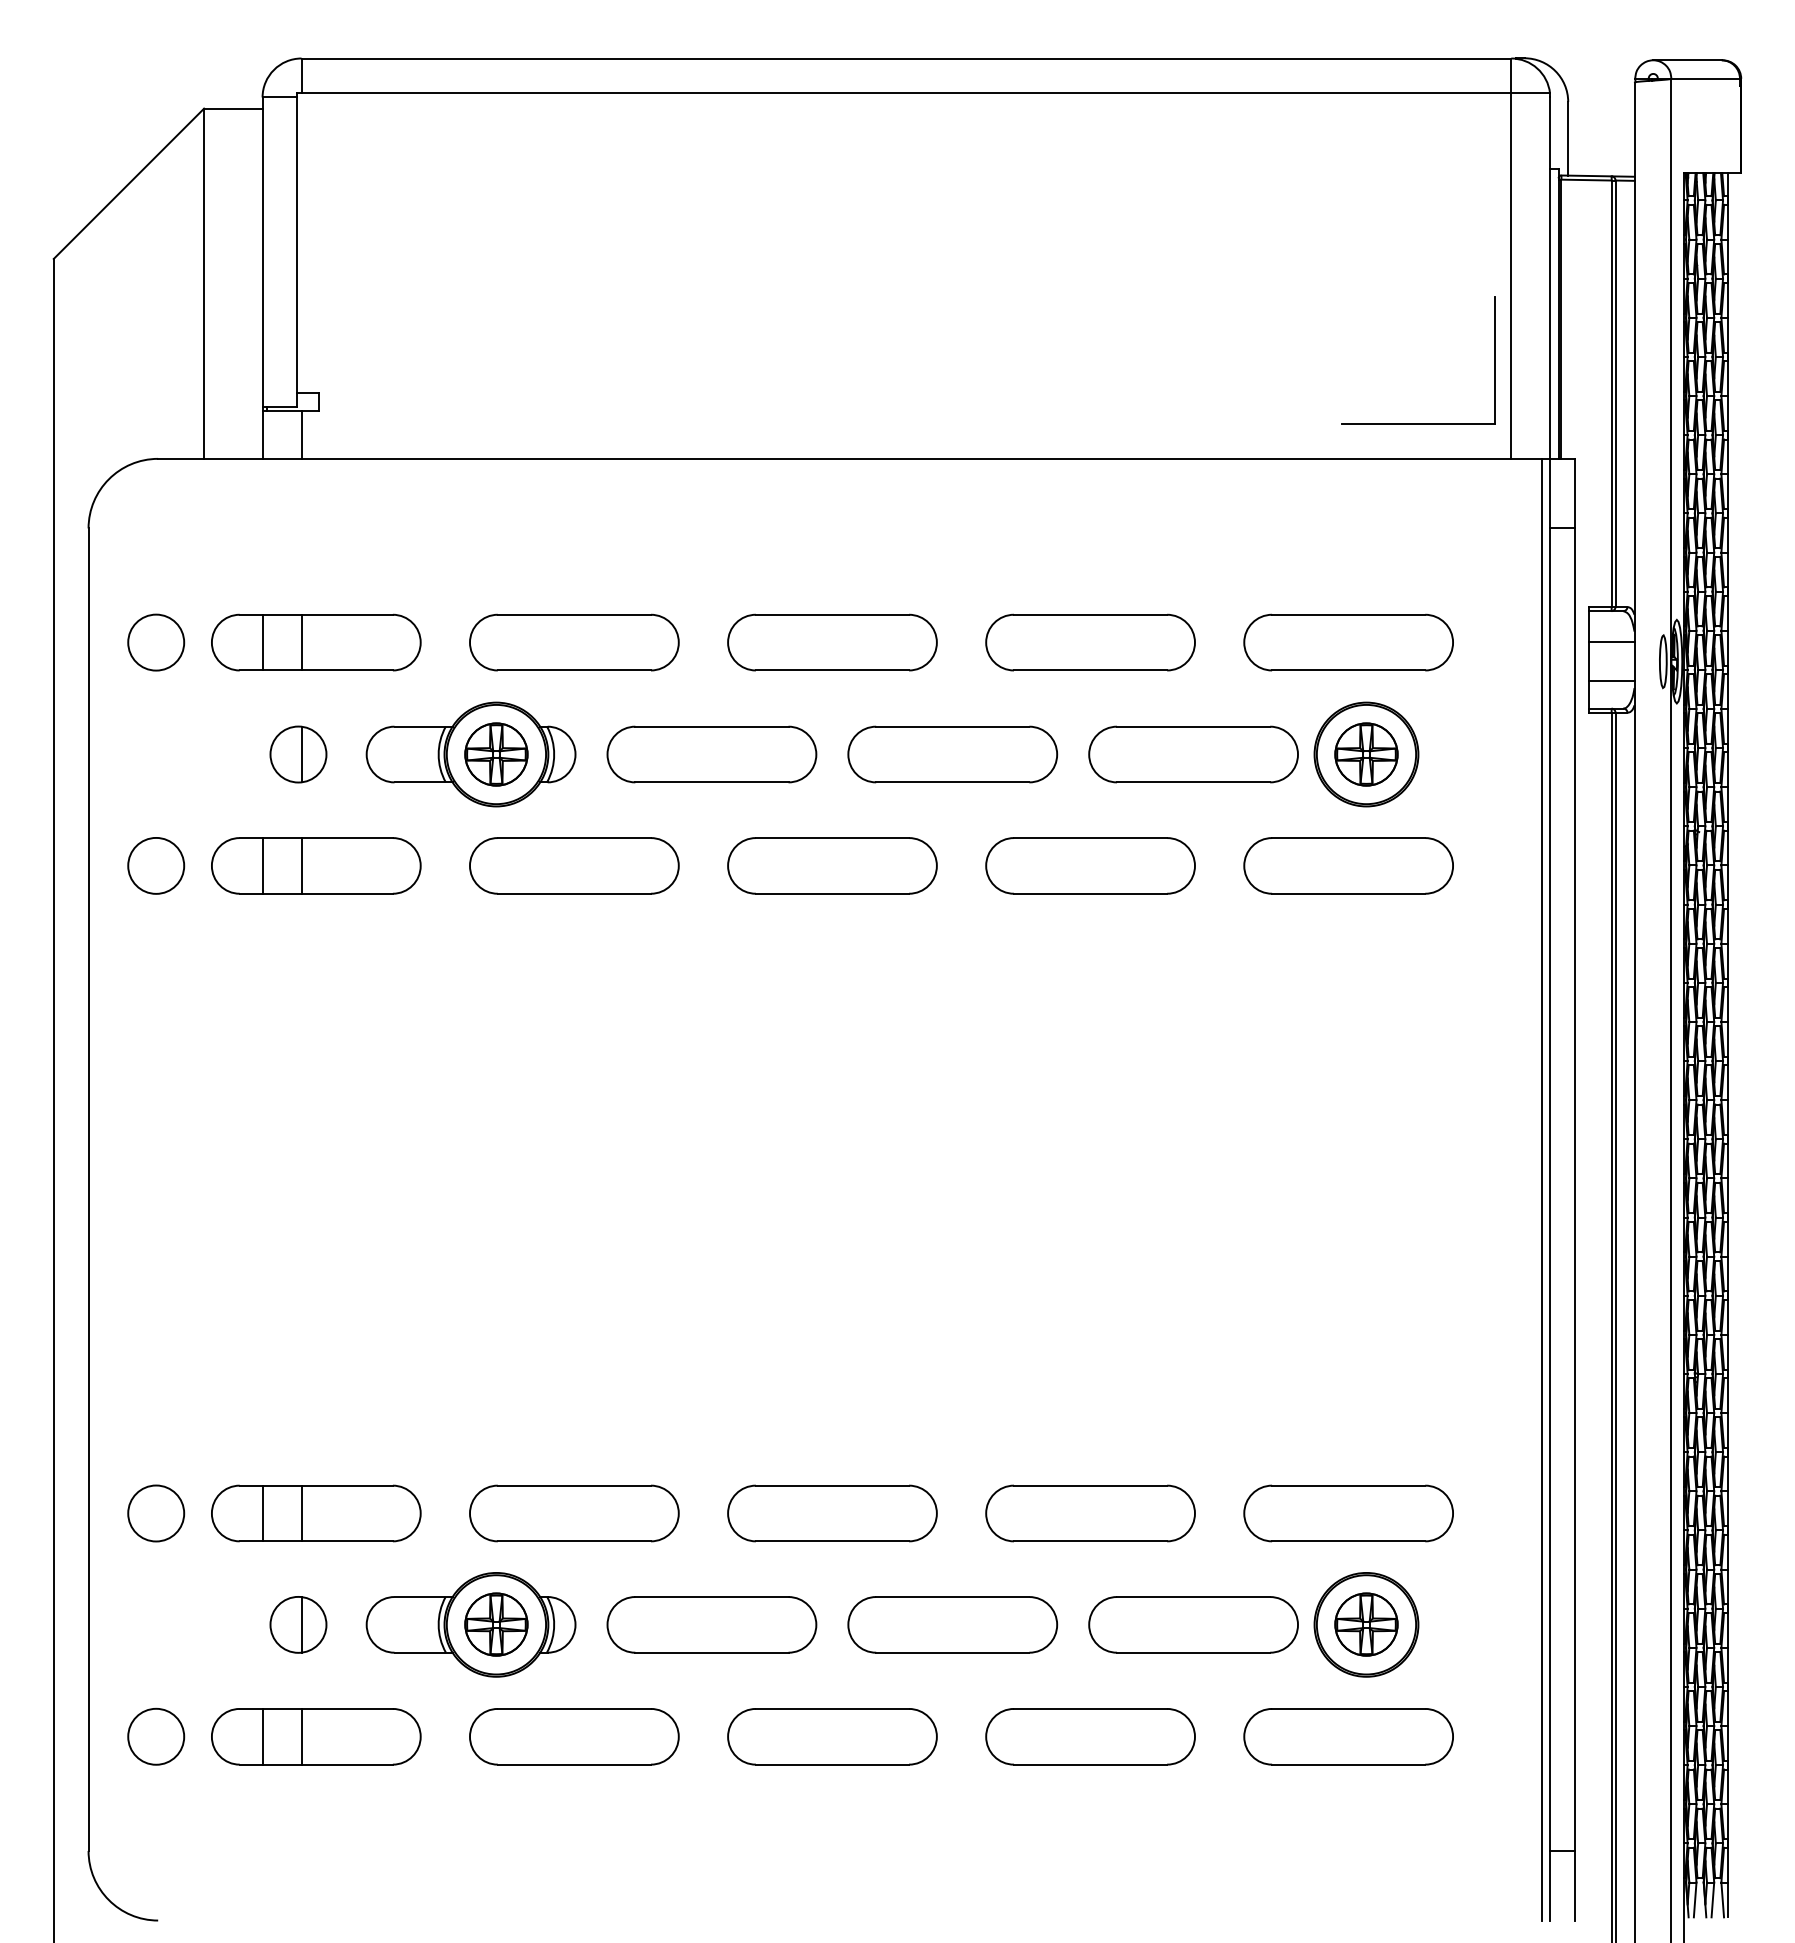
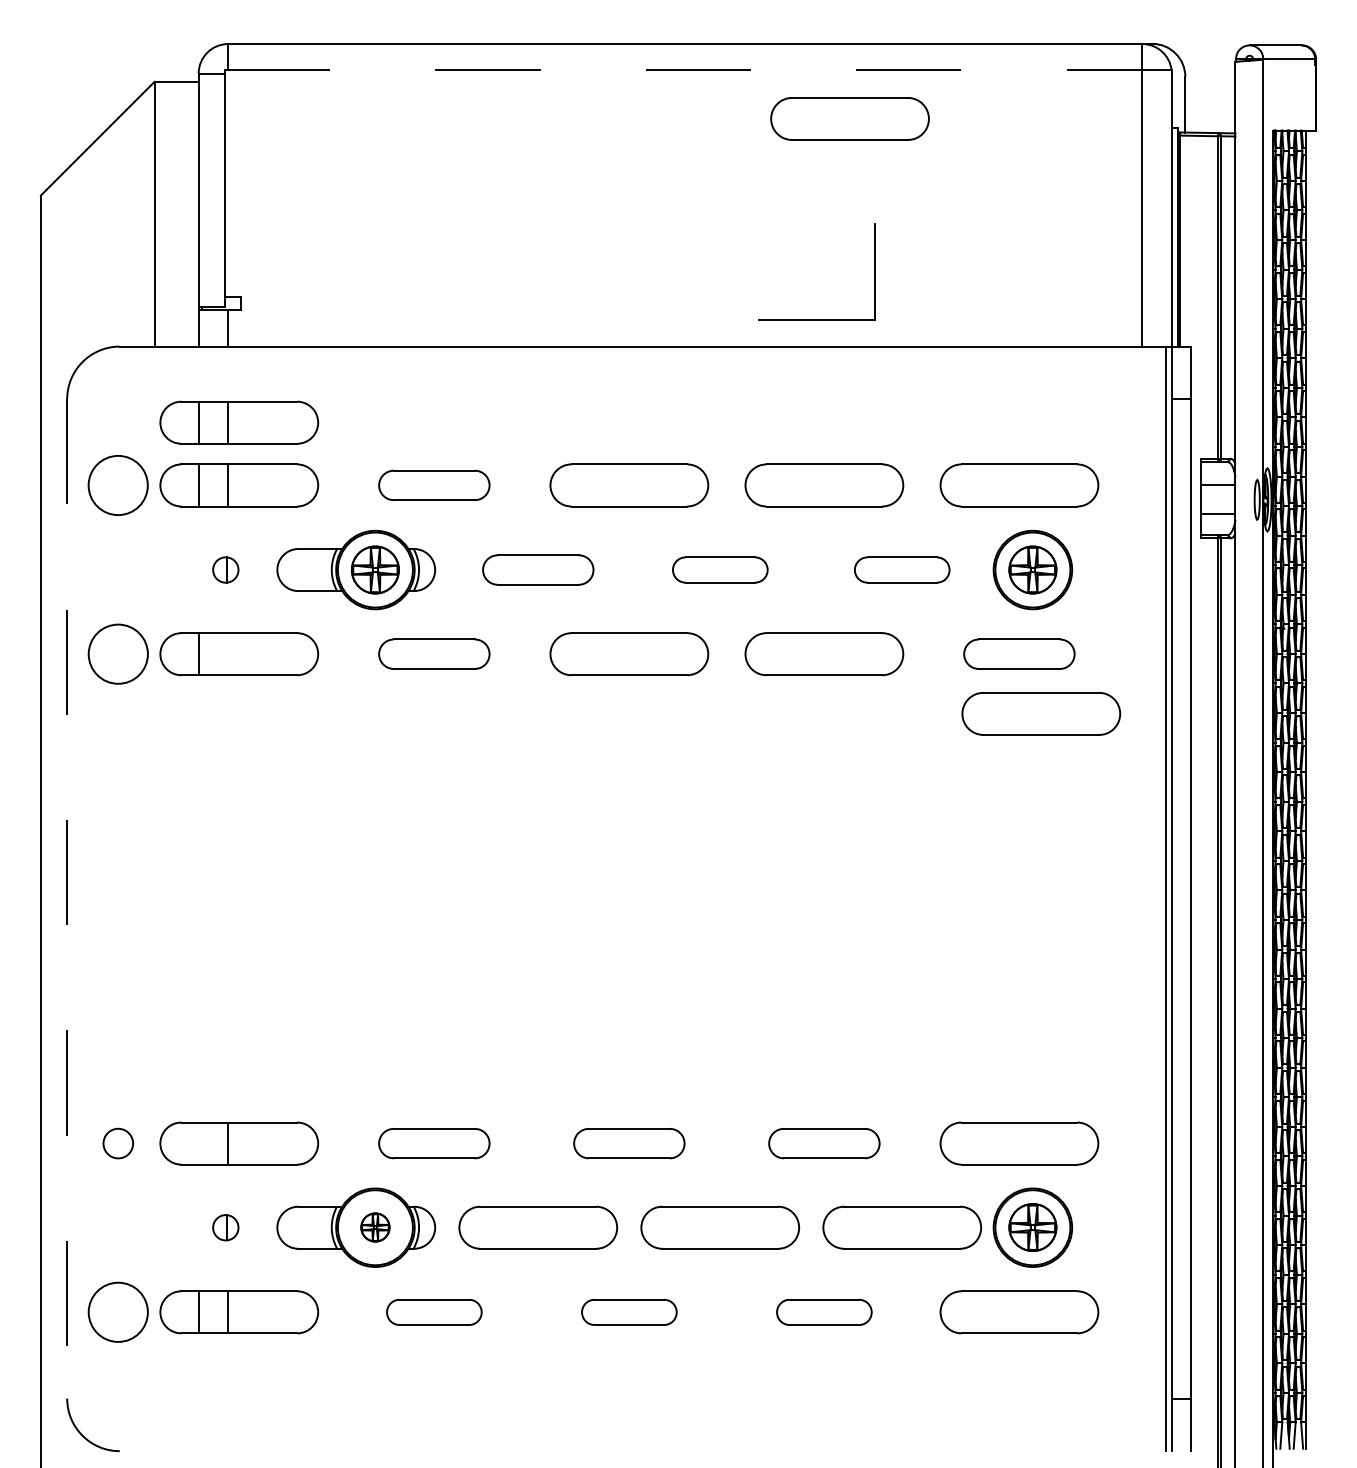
line: (904, 93) -> (683, 70), solid -> dashed
part: (1124, 157) -> (850, 118), added
part: (1418, 423) -> (816, 319), moved
part: (316, 559) -> (239, 422), added
circle: (156, 642) -> (118, 485), size x1.4
part: (574, 642) -> (434, 485), size x0.7
part: (298, 754) -> (225, 570), size x0.6
part: (711, 754) -> (537, 570), size x0.7
part: (952, 754) -> (720, 570), size x0.6
part: (1193, 754) -> (902, 570), size x0.6
circle: (156, 865) -> (118, 653), size x1.4
line: (301, 865) -> (228, 653), removed
part: (574, 865) -> (434, 653), size x0.7
part: (1348, 865) -> (1019, 653), size x0.7
part: (1377, 944) -> (1041, 713), added
line: (88, 1190) -> (67, 899), solid -> dashed
circle: (156, 1513) -> (118, 1143), size x0.7
line: (262, 1513) -> (198, 1143), removed
part: (574, 1513) -> (434, 1143), size x0.7
part: (832, 1513) -> (629, 1143), size x0.7
part: (1090, 1513) -> (824, 1143), size x0.7
part: (298, 1624) -> (225, 1227), size x0.6
part: (496, 1624) -> (375, 1227), size x0.6
circle: (156, 1736) -> (118, 1312), size x1.4
part: (574, 1736) -> (434, 1312), size x0.6
part: (832, 1736) -> (629, 1312), size x0.6
part: (1090, 1736) -> (824, 1312), size x0.6

